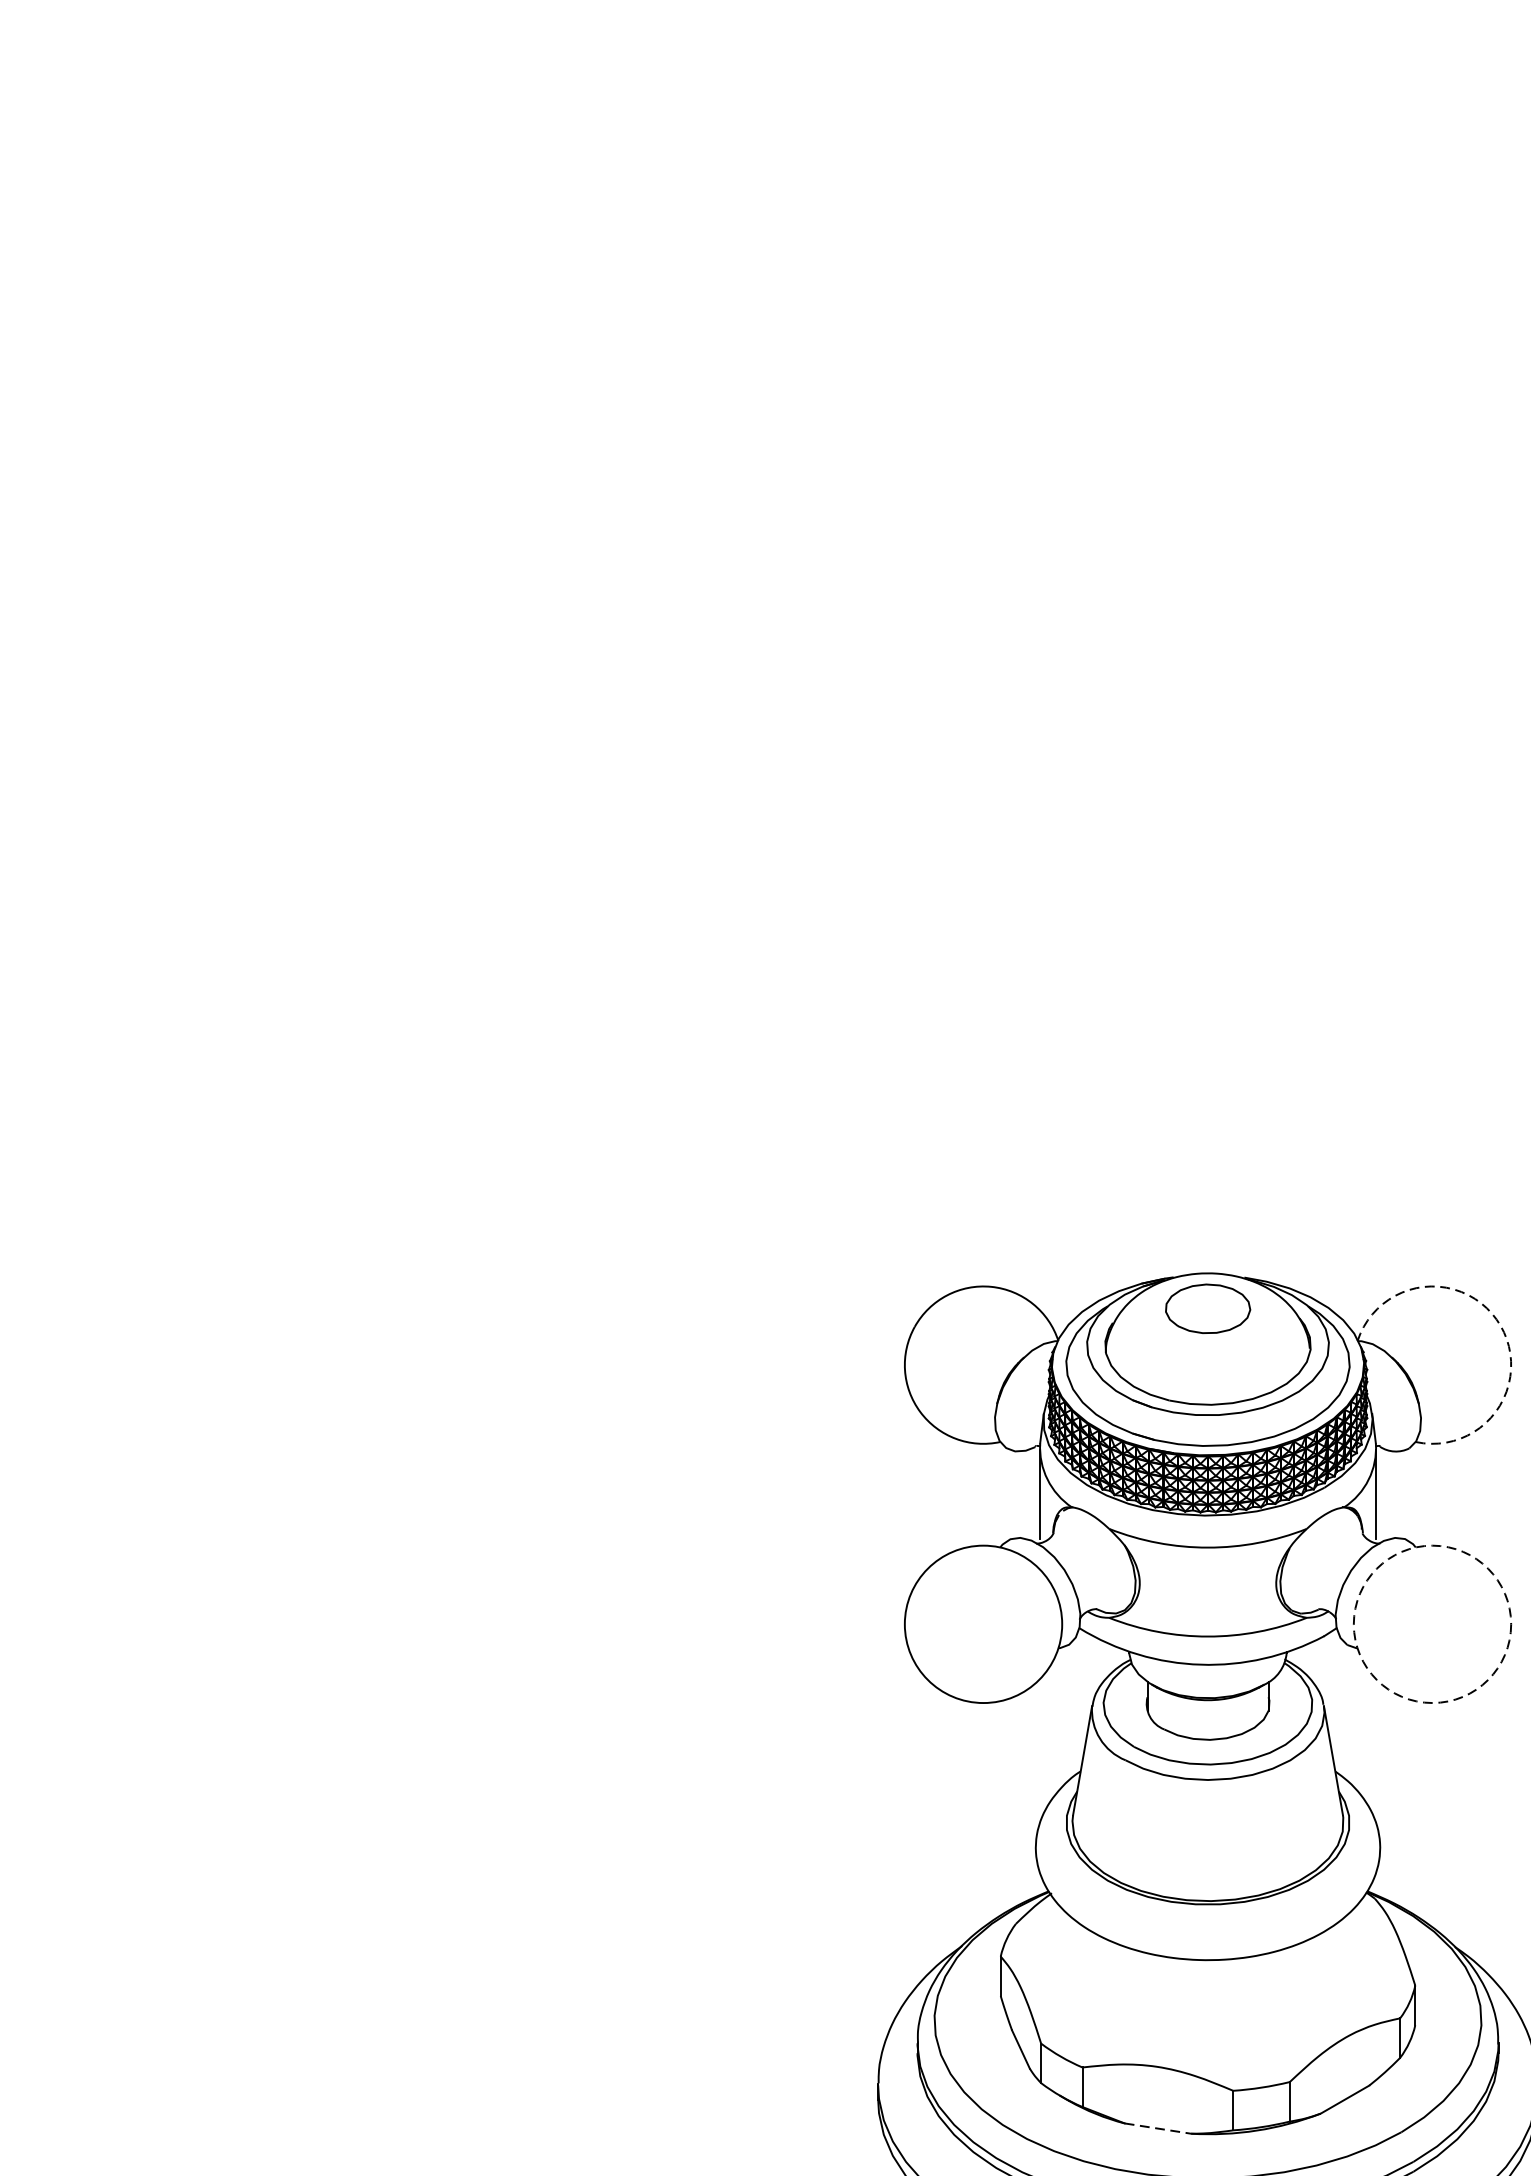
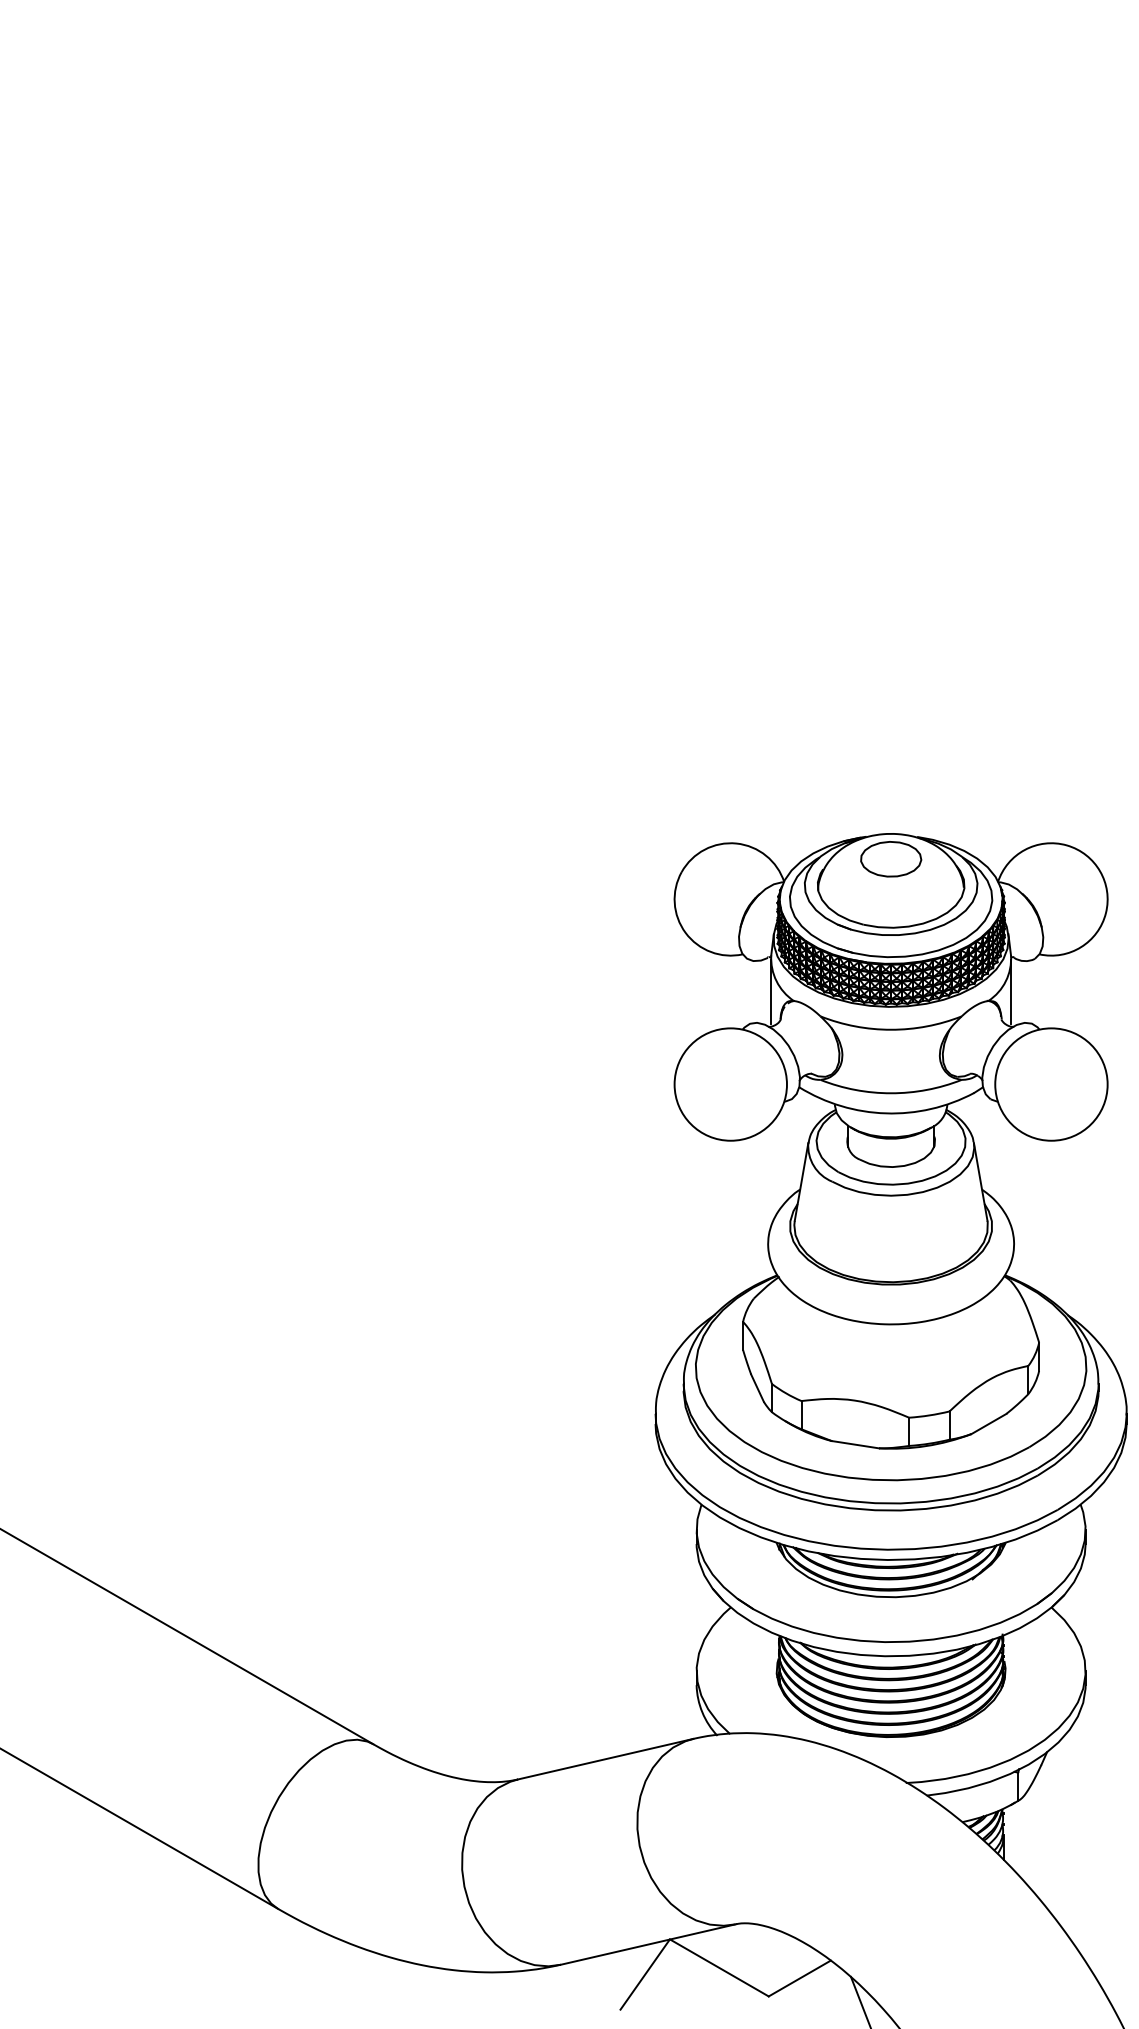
arc: (1501, 1326) -> (1100, 871), dashed -> solid
circle: (1432, 1624) -> (1051, 1084), dashed -> solid
line: (1158, 2128) -> (855, 1444), dashed -> solid

